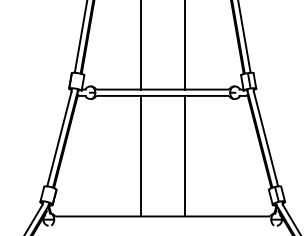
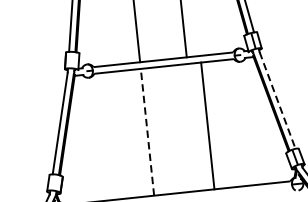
line: (266, 139) -> (278, 100), solid -> dashed
line: (140, 155) -> (147, 131), solid -> dashed
line: (184, 155) -> (207, 125), moved

